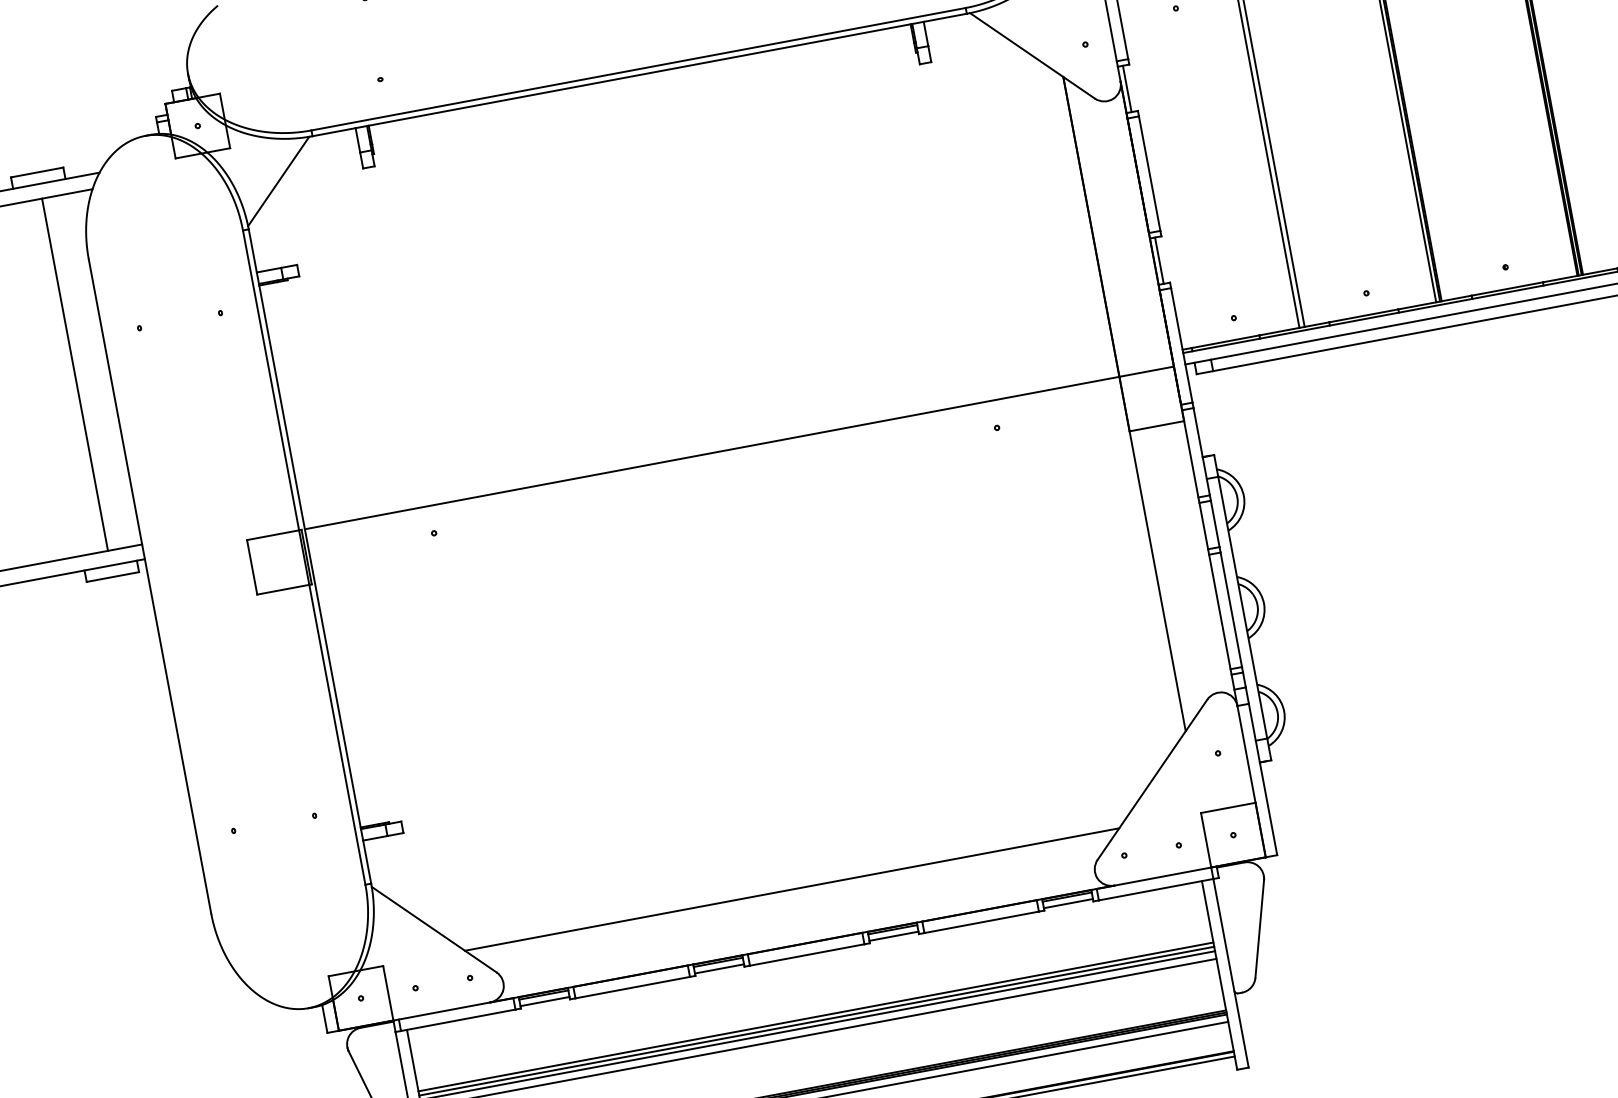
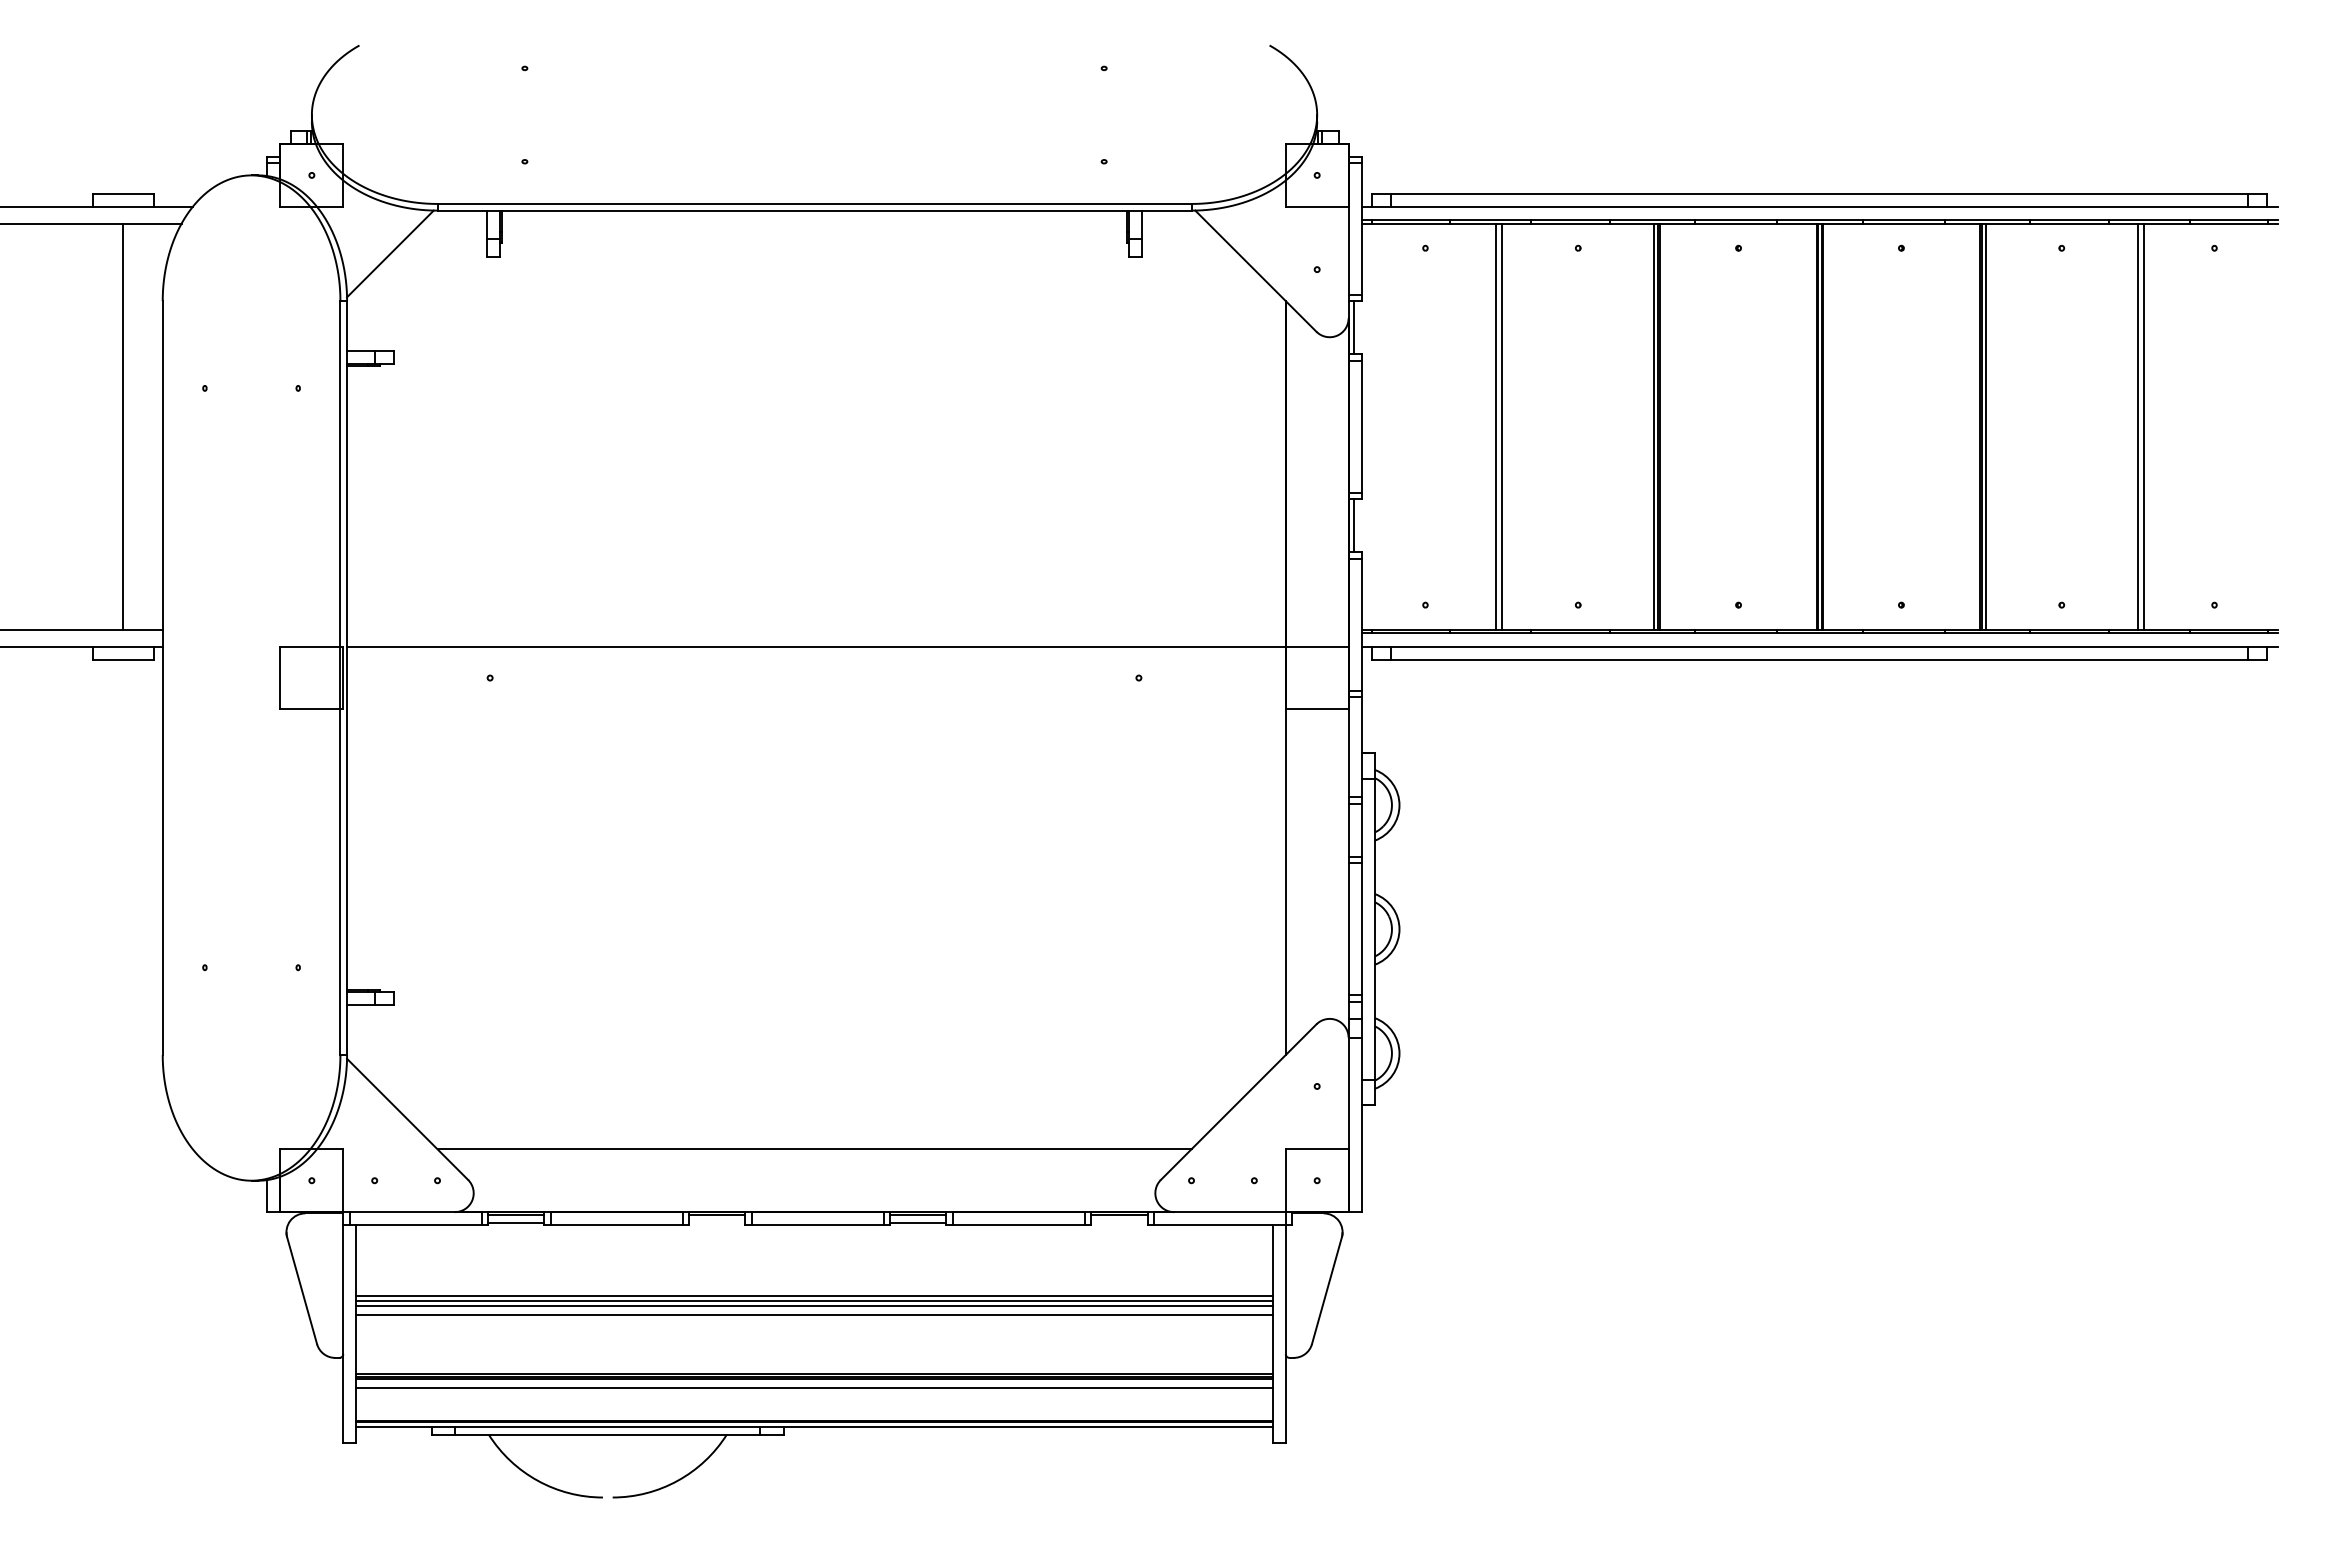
line: (1067, 903) -> (1118, 1222), removed
line: (718, 968) -> (716, 1222), removed

